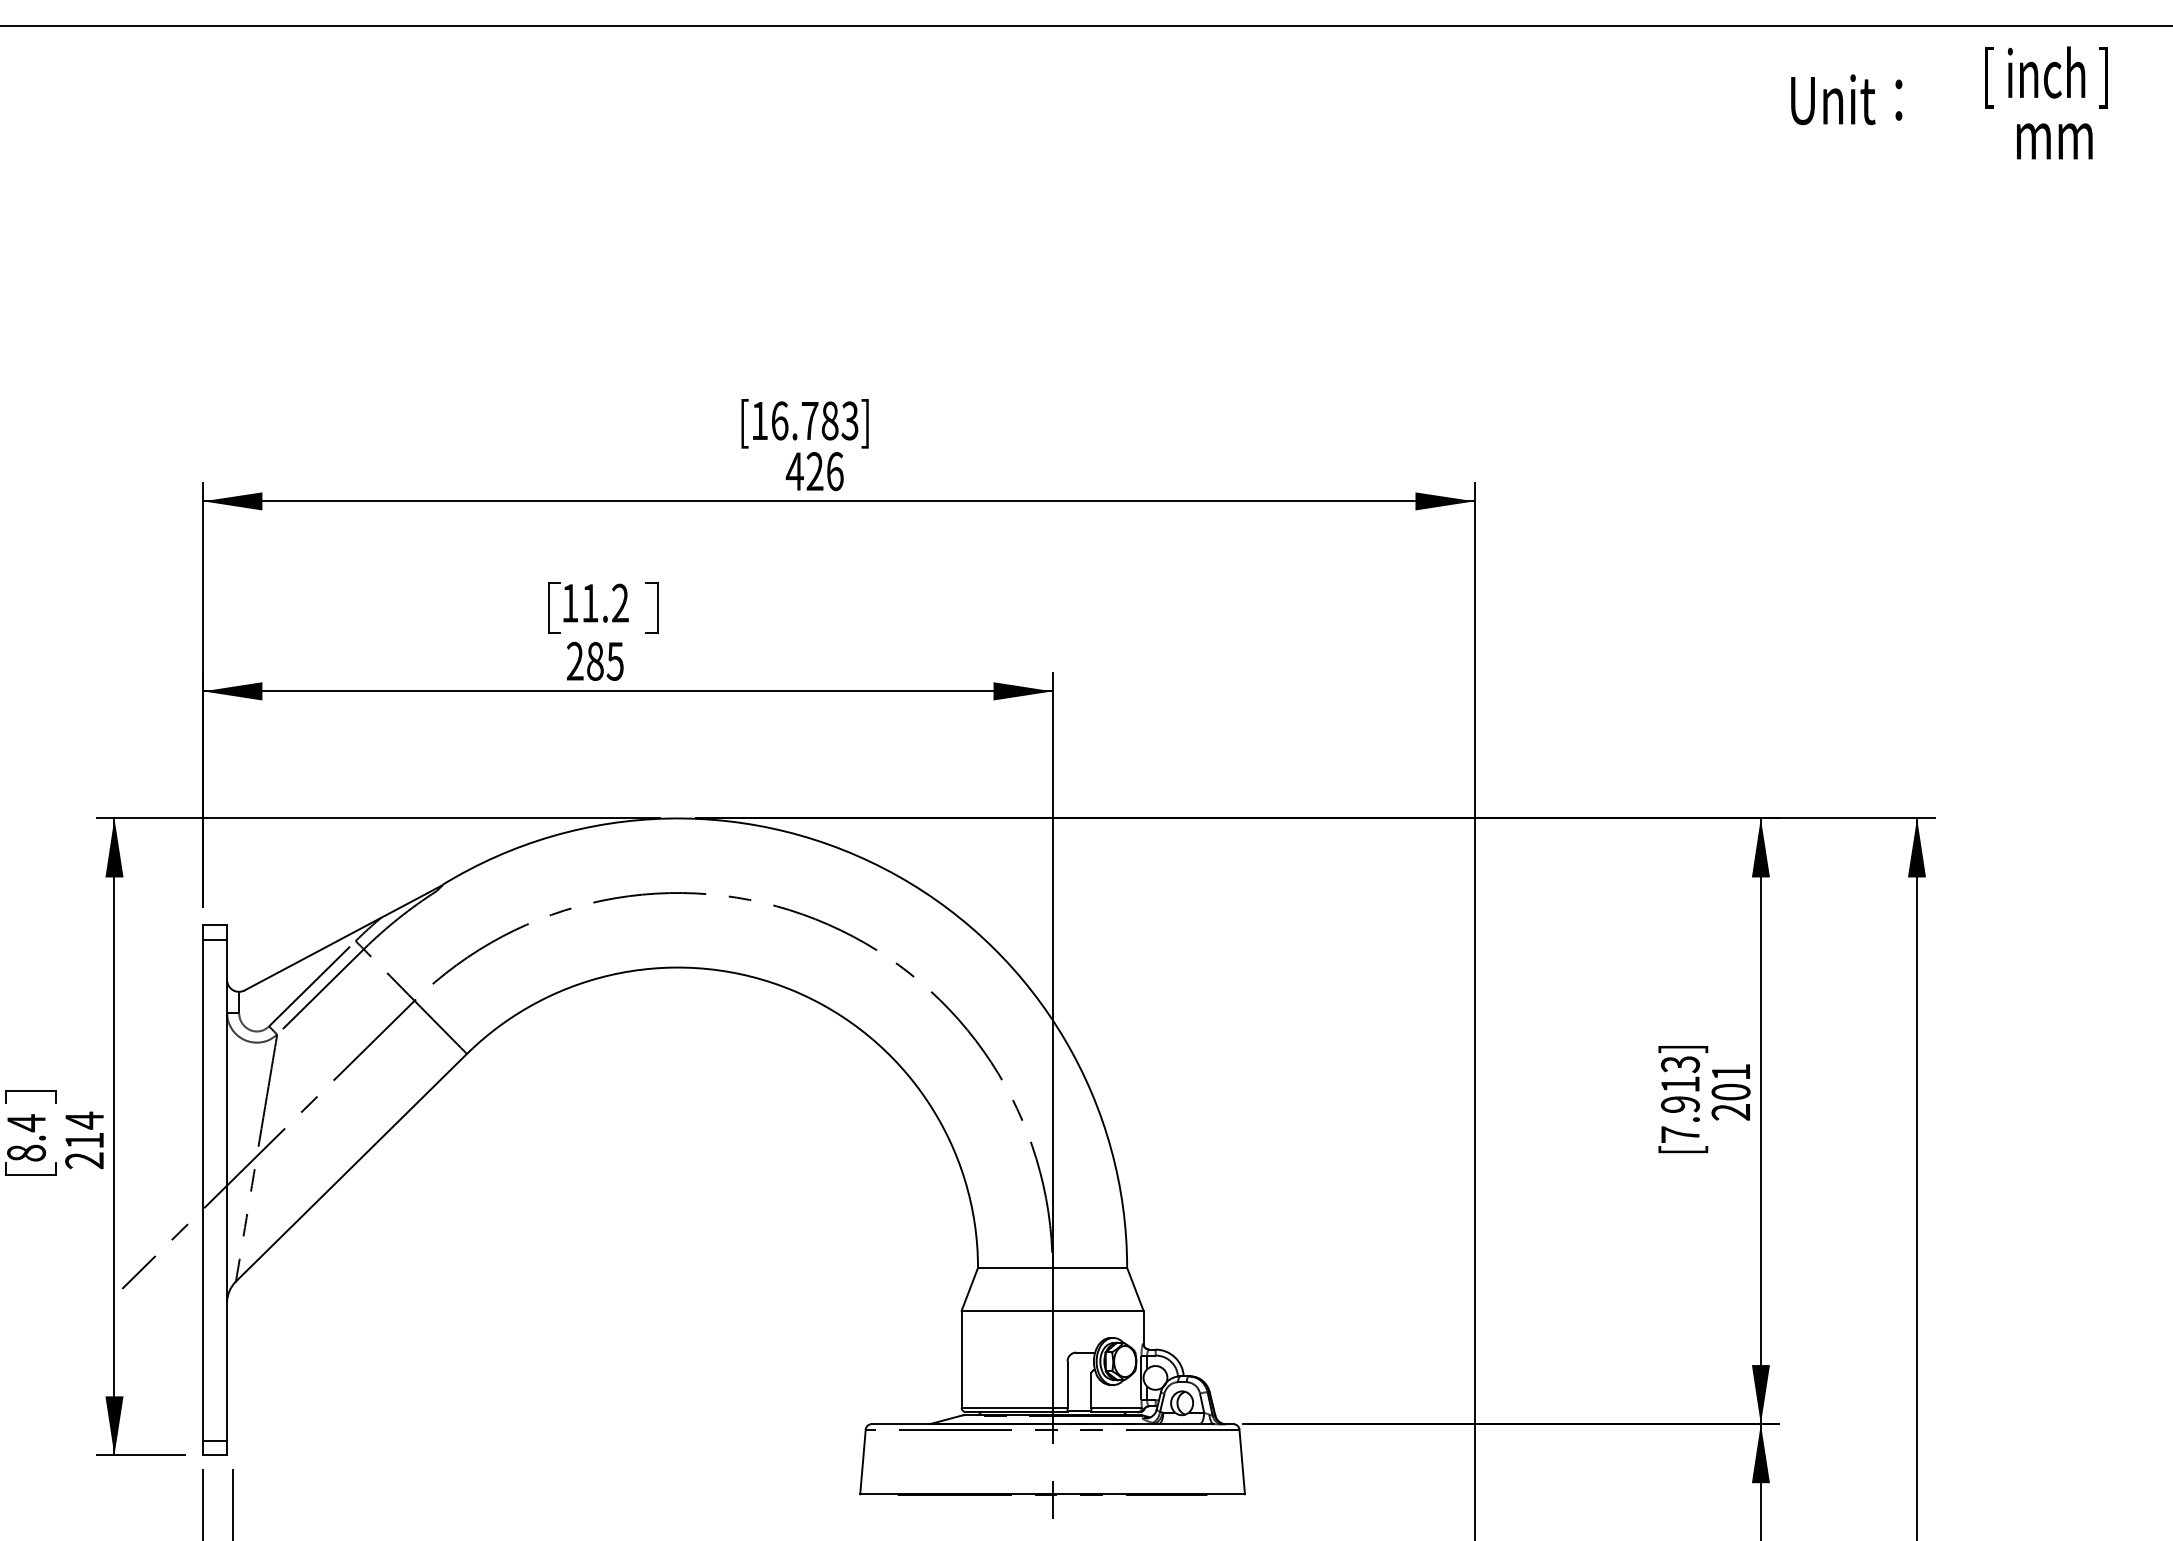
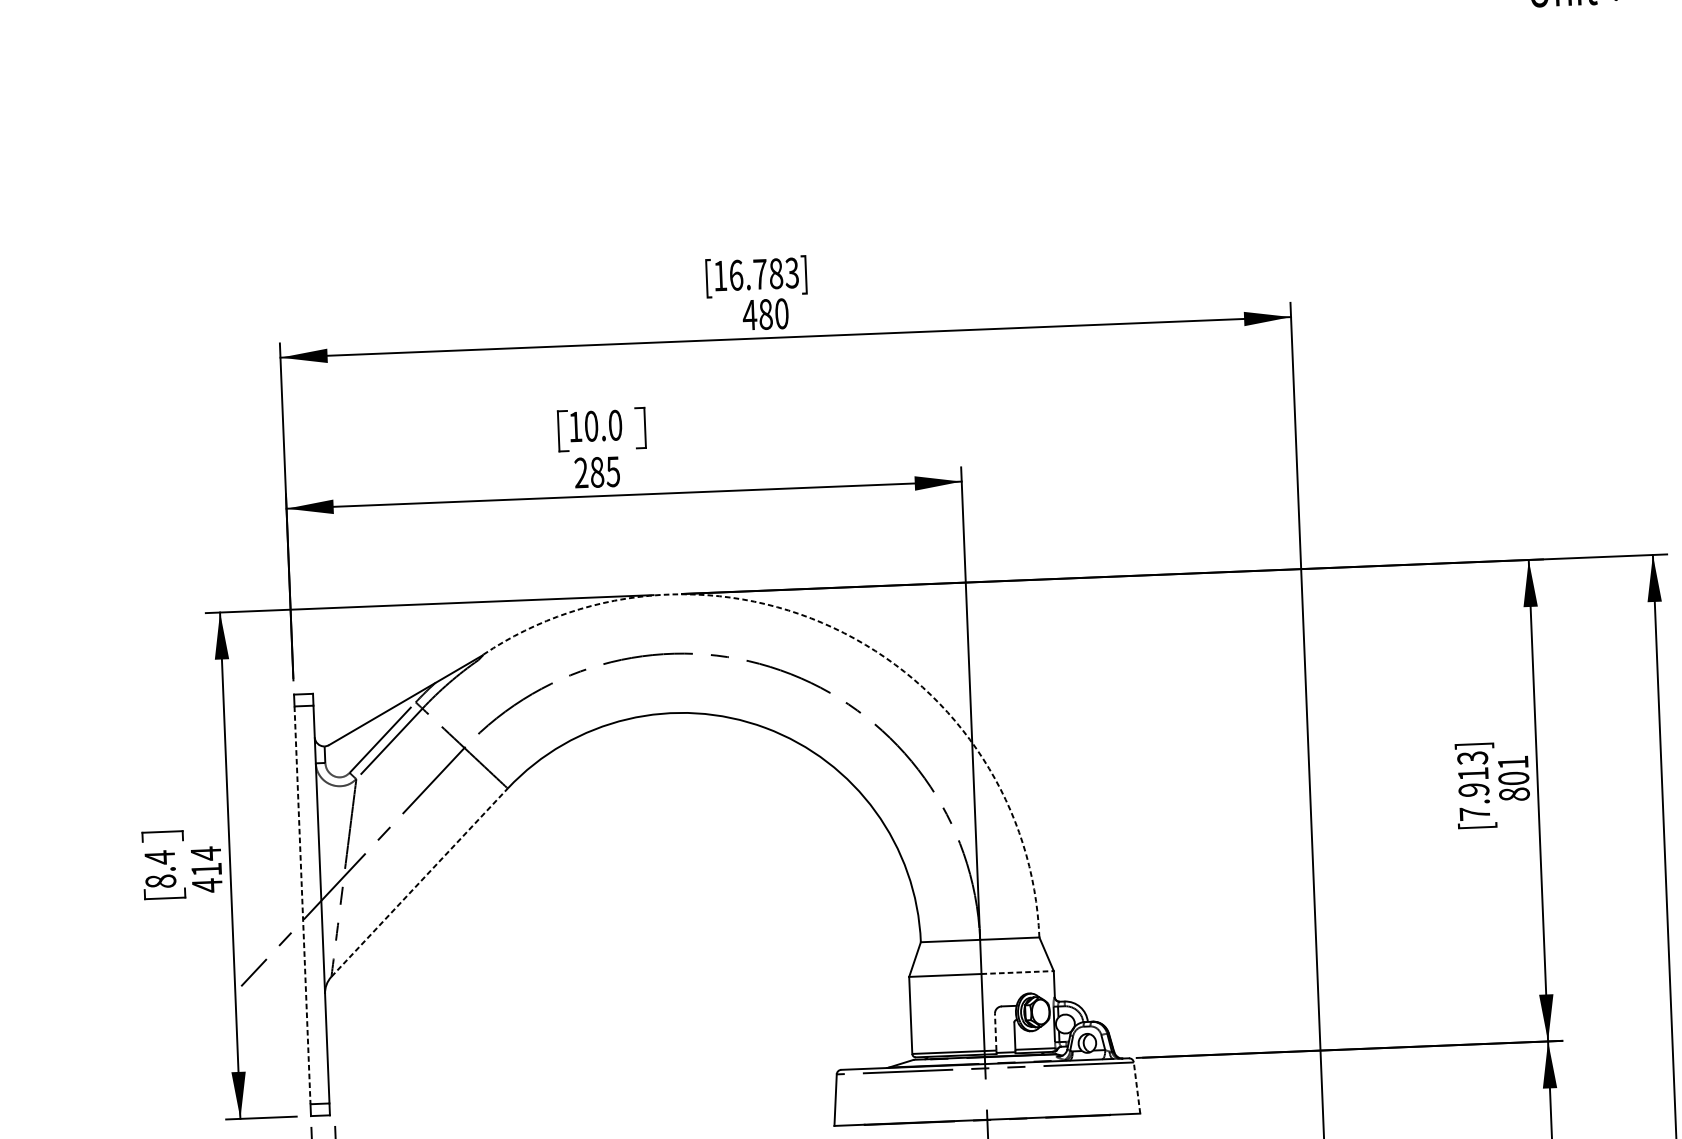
text: (824, 471) -> (773, 314), 426 -> 480
text: (605, 602) -> (603, 425), 11.2 -> 10.0
arc: (897, 875) -> (844, 632), solid -> dashed
text: (1730, 1111) -> (1513, 793), 201 -> 801
text: (84, 1160) -> (207, 885), 214 -> 414
line: (351, 1167) -> (419, 882), solid -> dashed
line: (203, 1190) -> (302, 905), solid -> dashed
line: (1098, 1310) -> (1017, 972), solid -> dashed
line: (1067, 1384) -> (995, 1032), solid -> dashed
line: (1242, 1461) -> (1137, 1087), solid -> dashed

